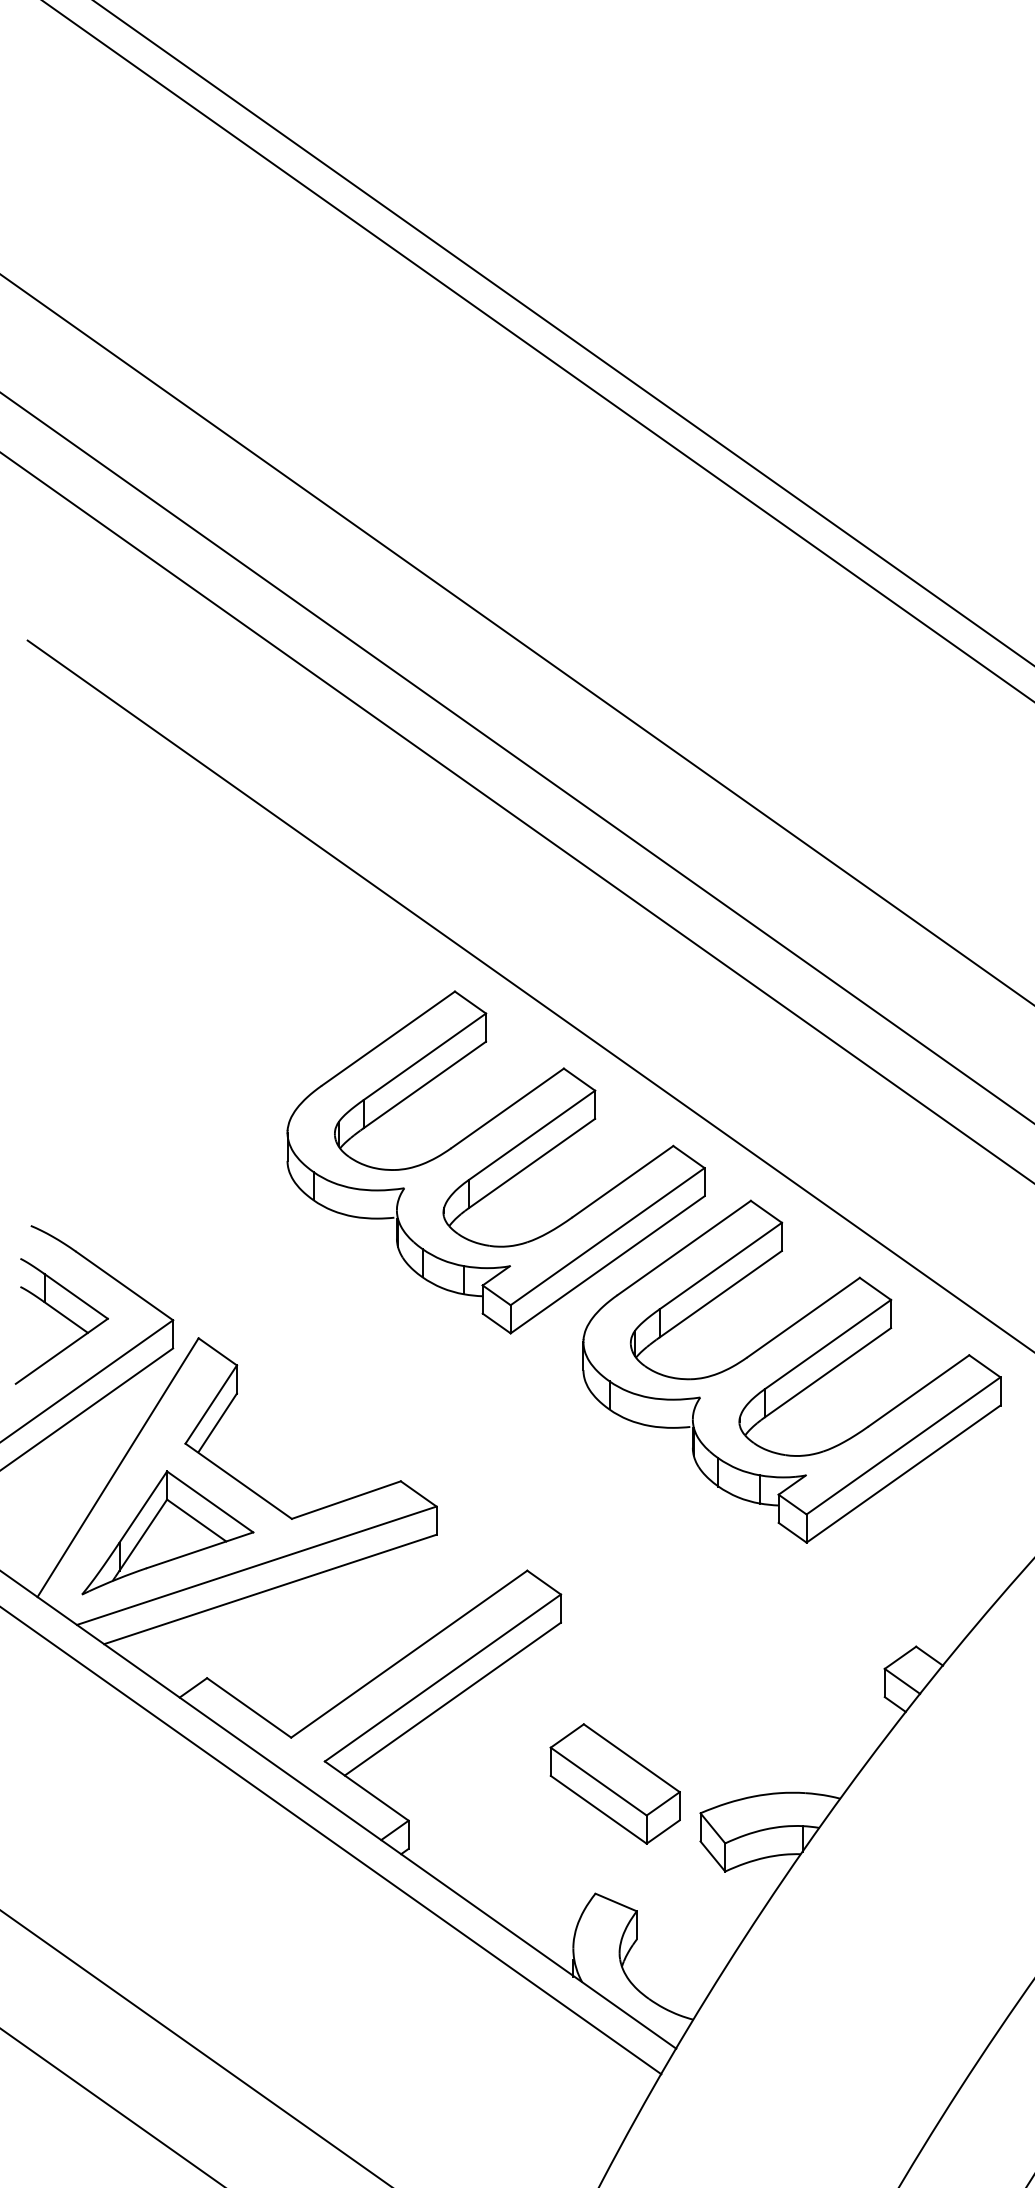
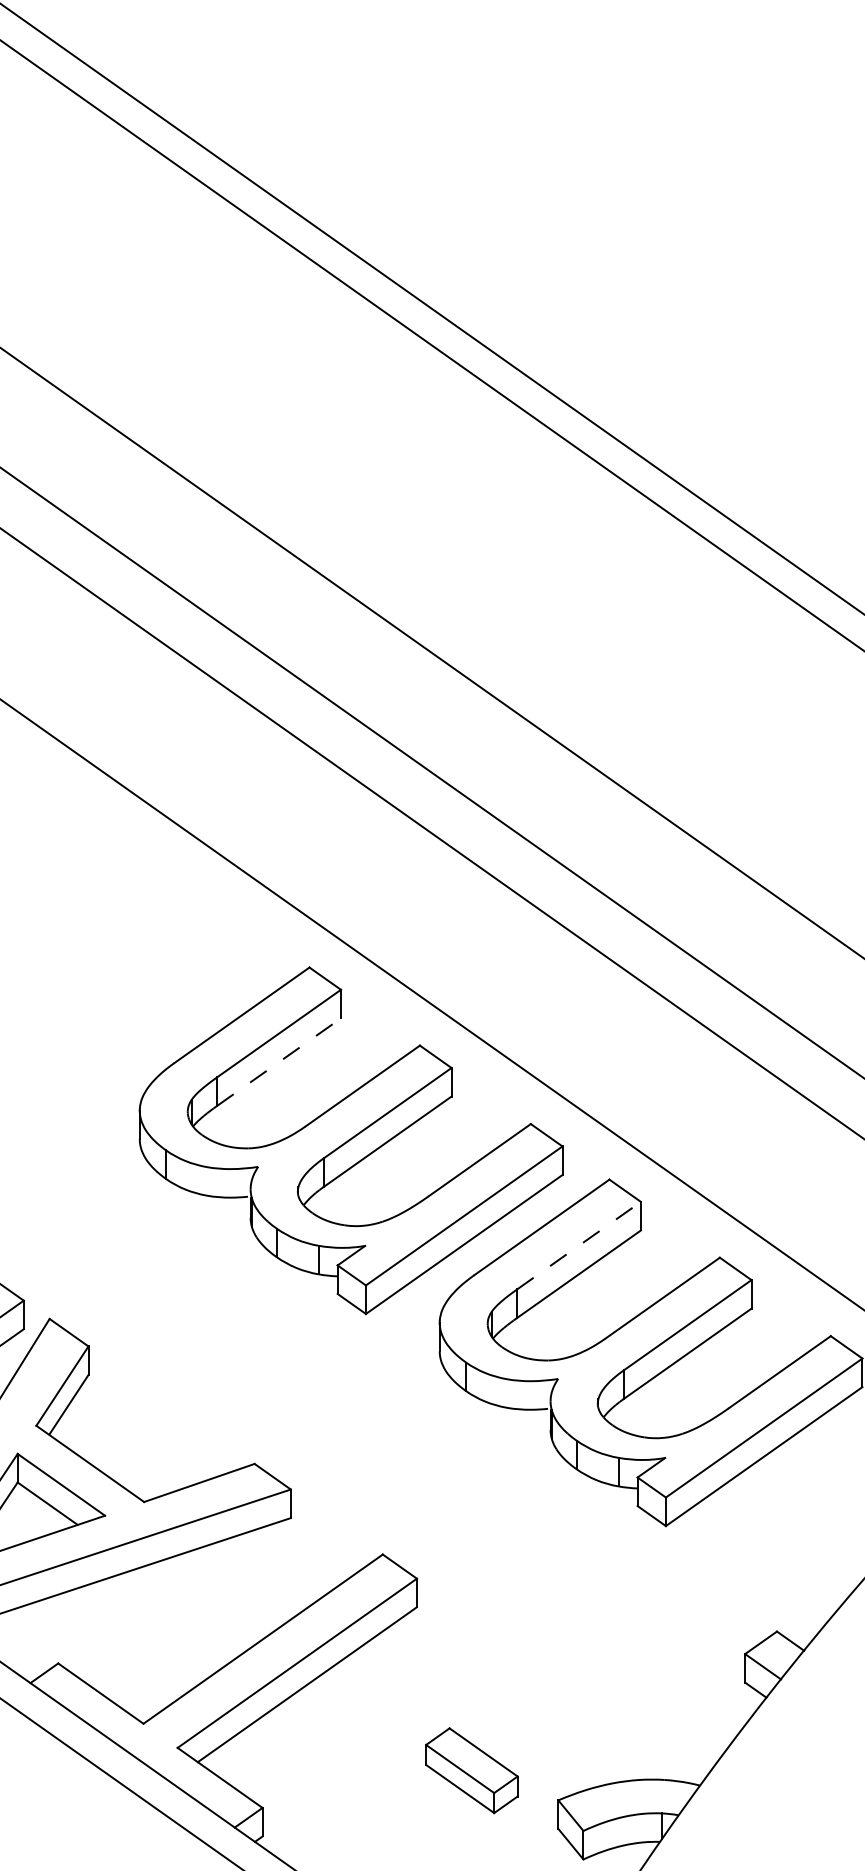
line: (424, 1084) -> (278, 1061), solid -> dashed
line: (720, 1265) -> (578, 1245), solid -> dashed
part: (614, 1783) -> (471, 1770), size x0.7

